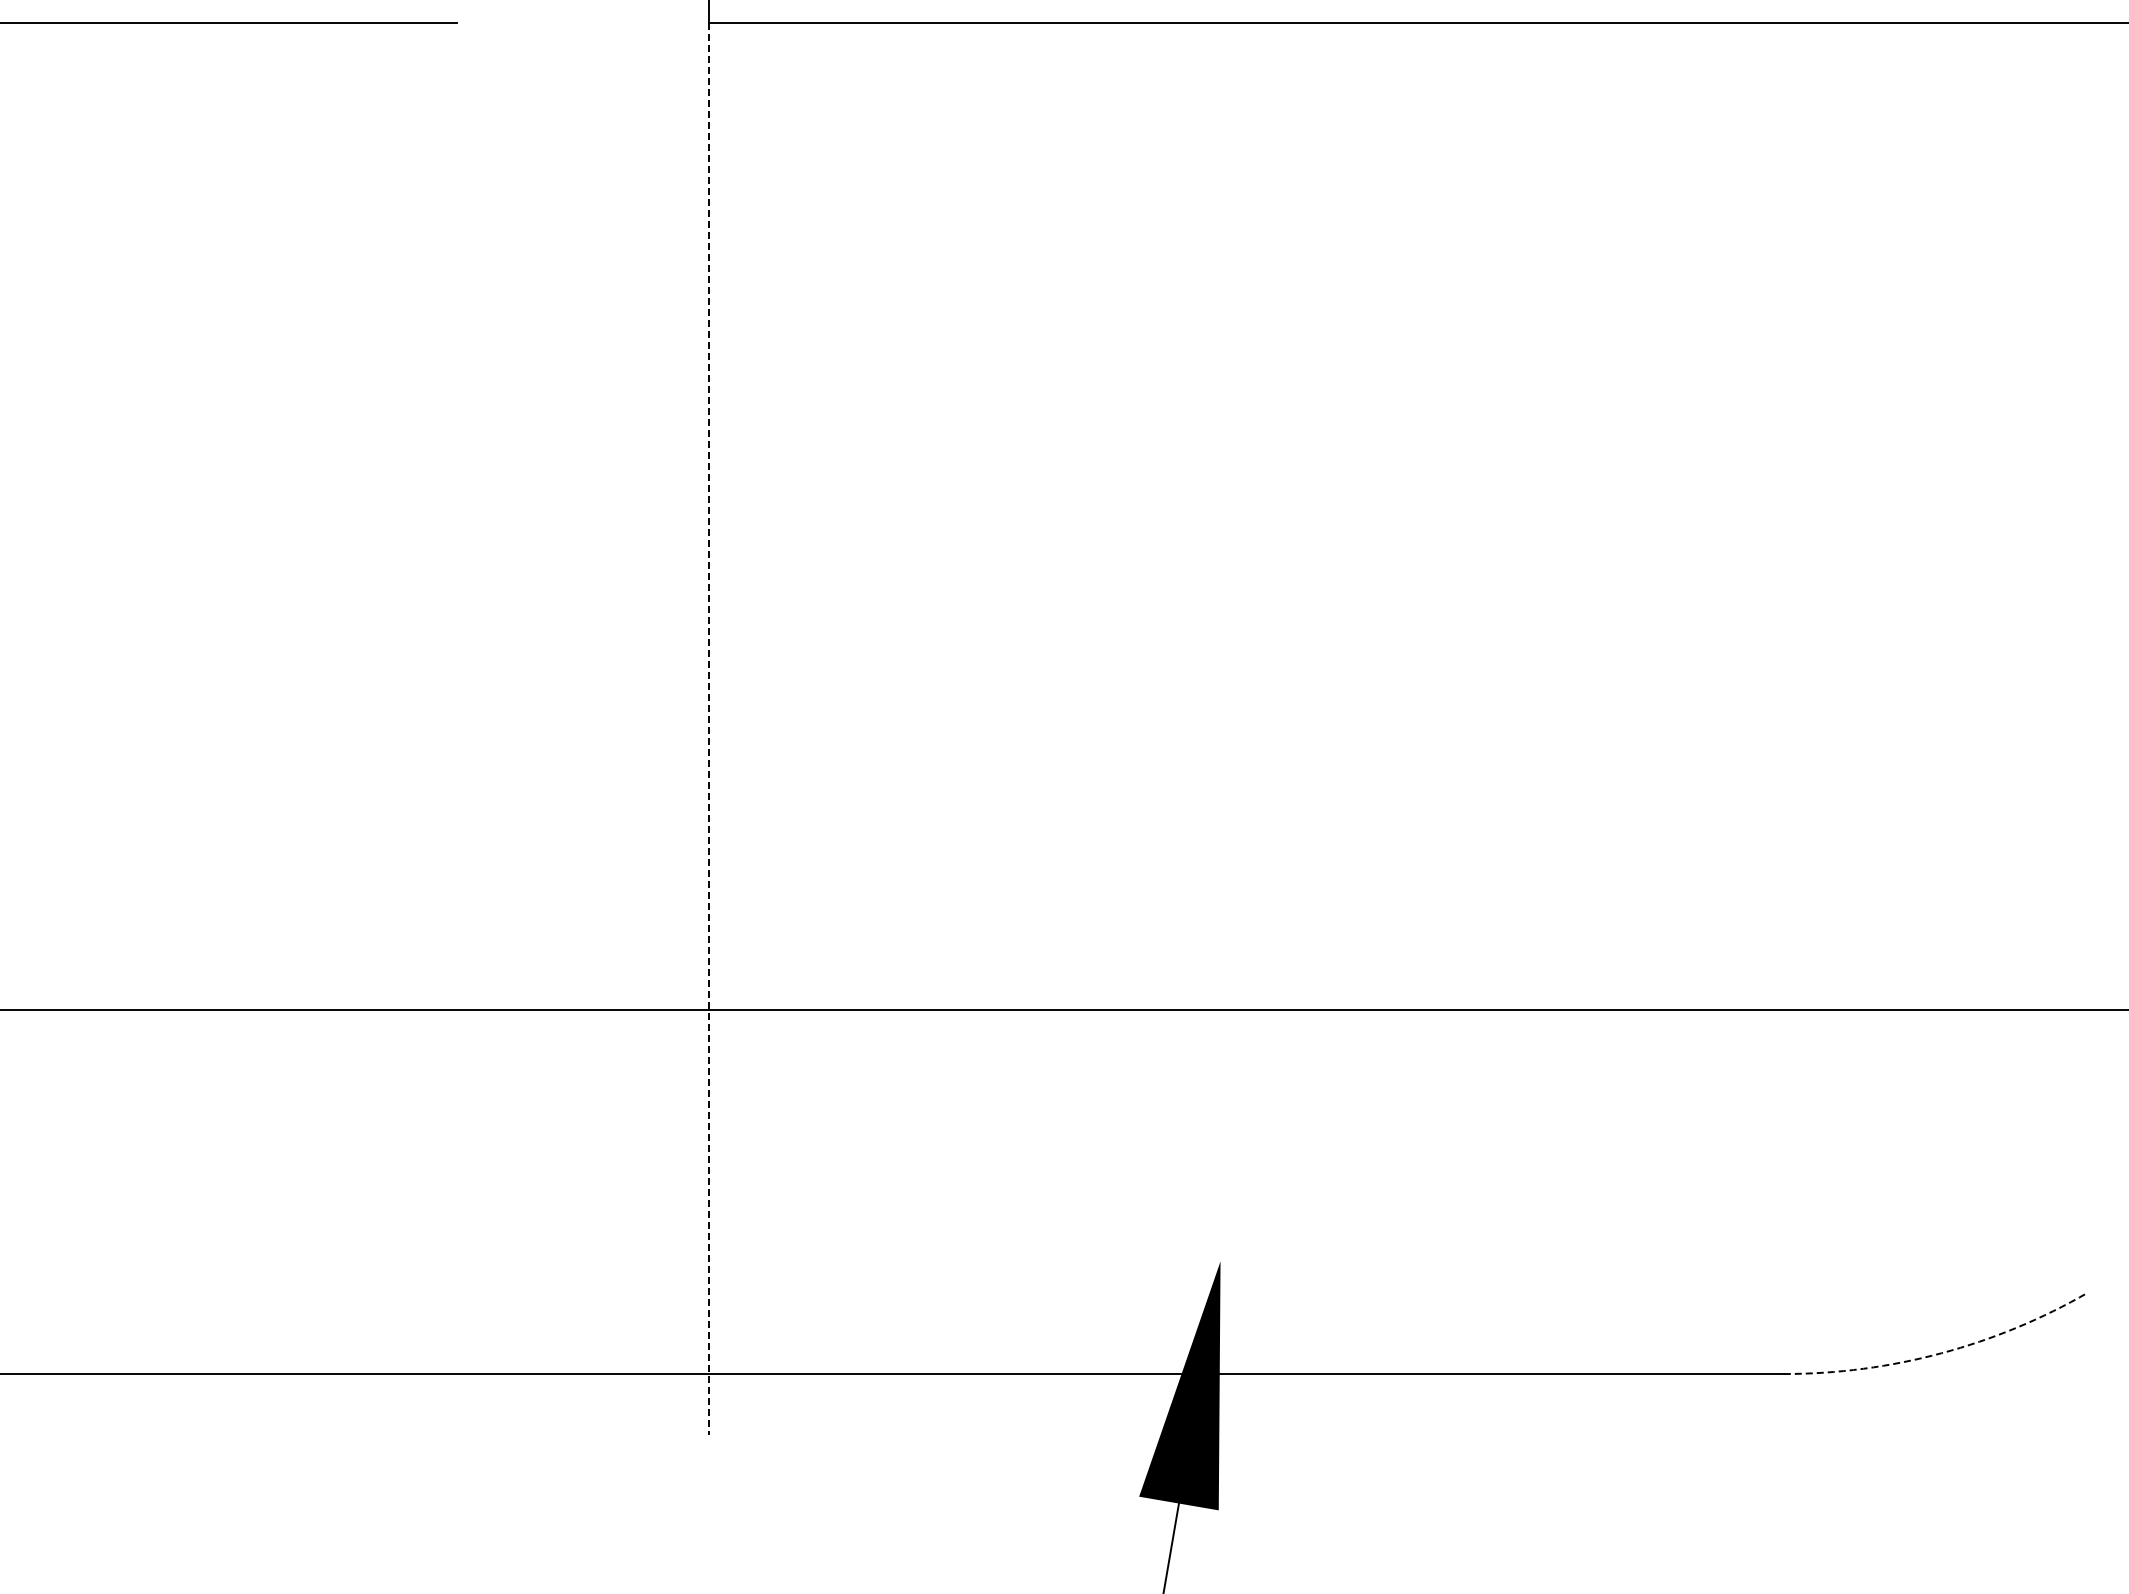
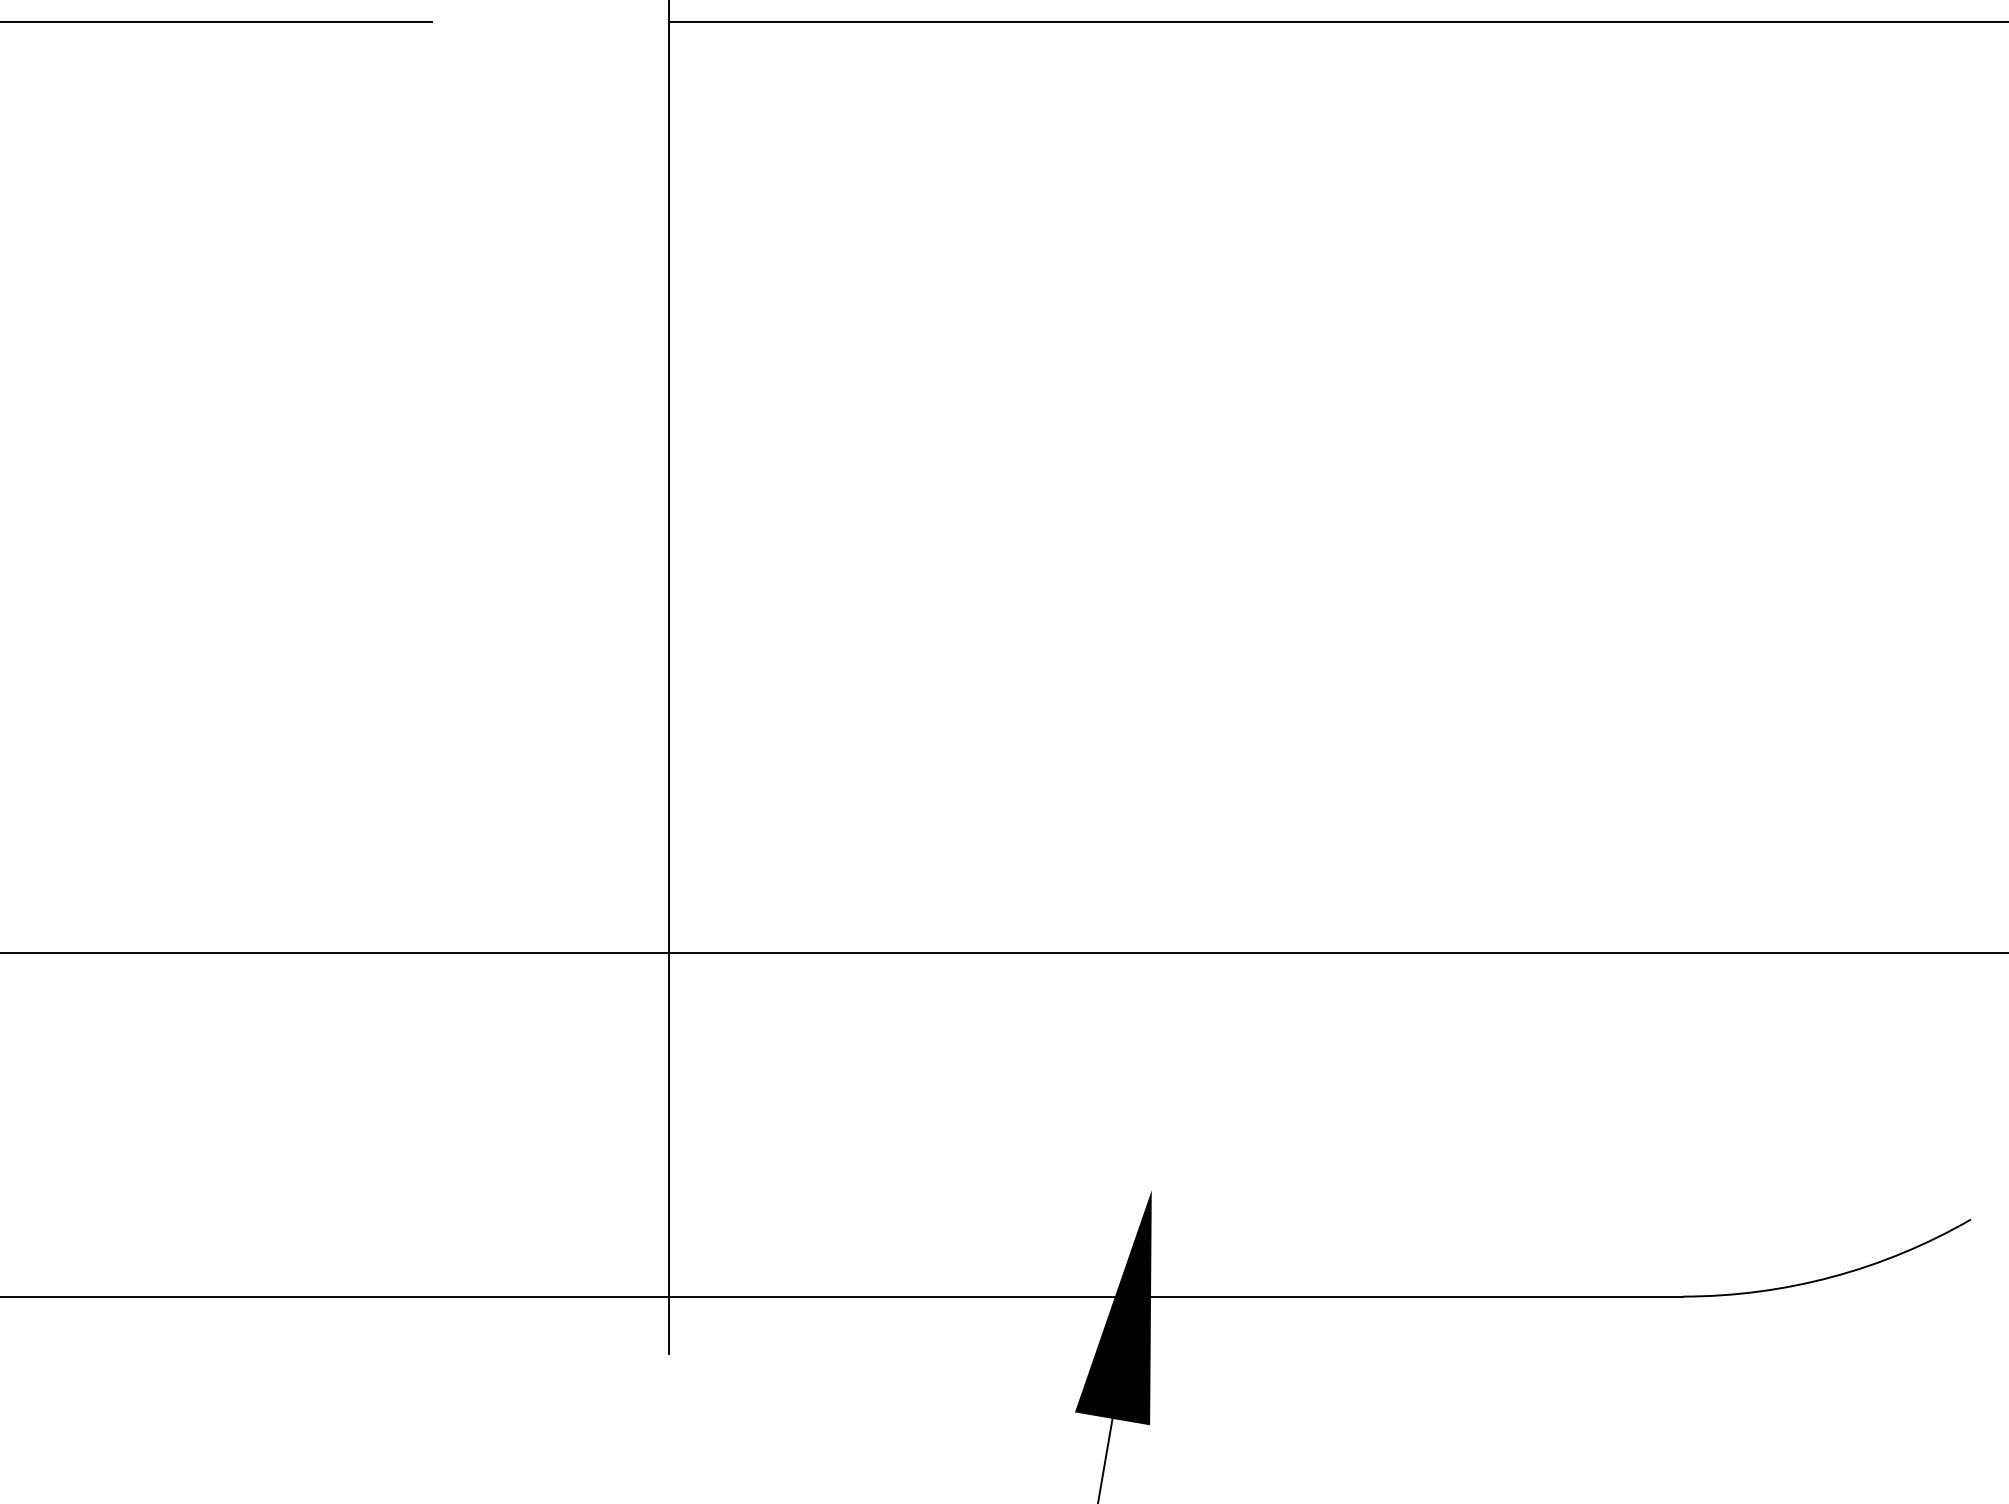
line: (708, 729) -> (668, 688), dashed -> solid
arc: (1941, 1353) -> (1832, 1277), dashed -> solid

